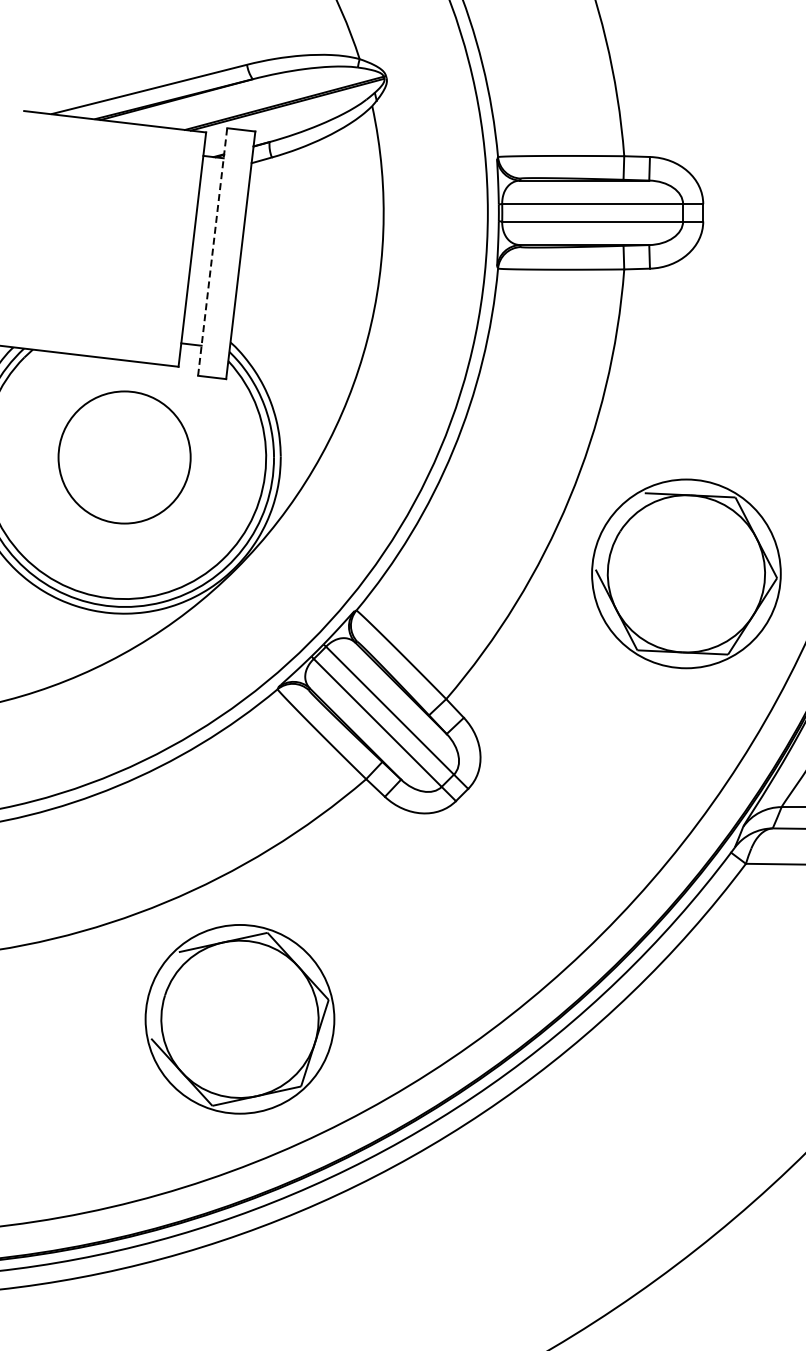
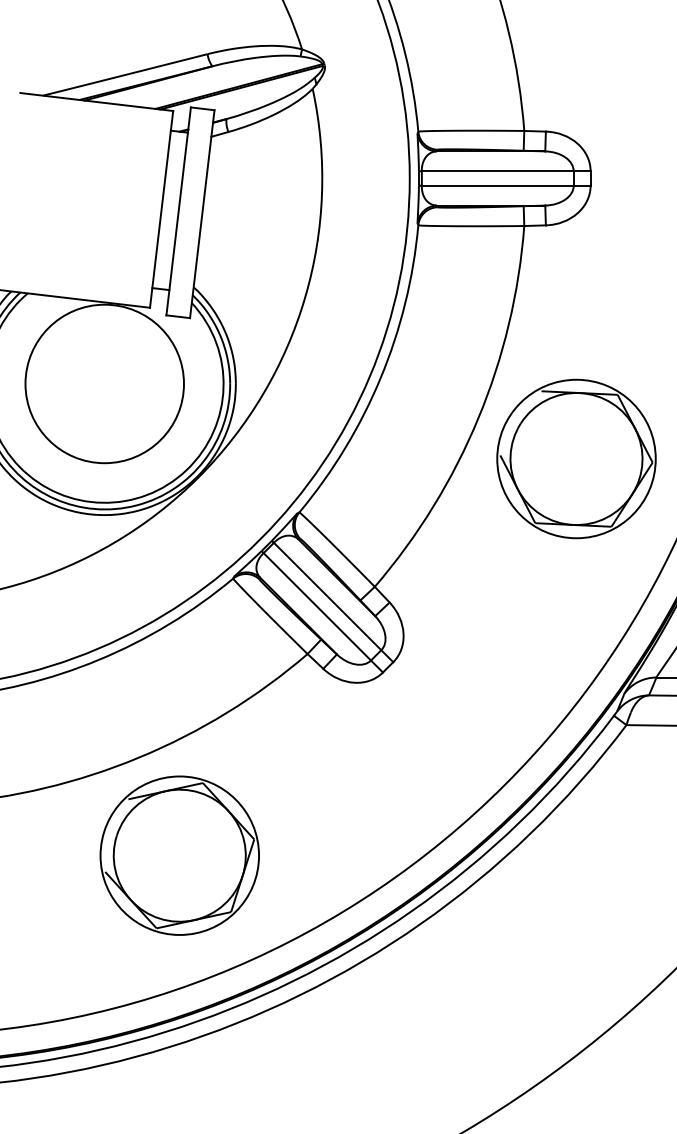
line: (212, 252) -> (178, 211), dashed -> solid
circle: (124, 457) -> (104, 383), size x1.43
part: (686, 573) -> (576, 458), moved
part: (239, 1019) -> (179, 855), moved

